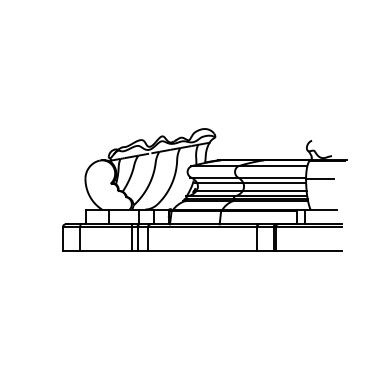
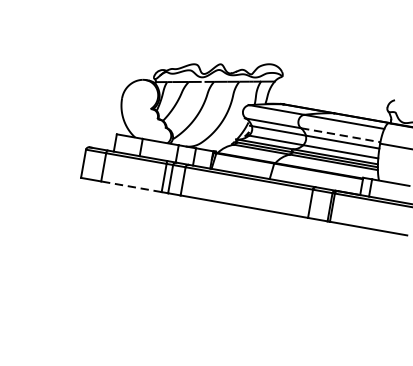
line: (272, 177) -> (341, 135), solid -> dashed
line: (106, 250) -> (131, 186), solid -> dashed

